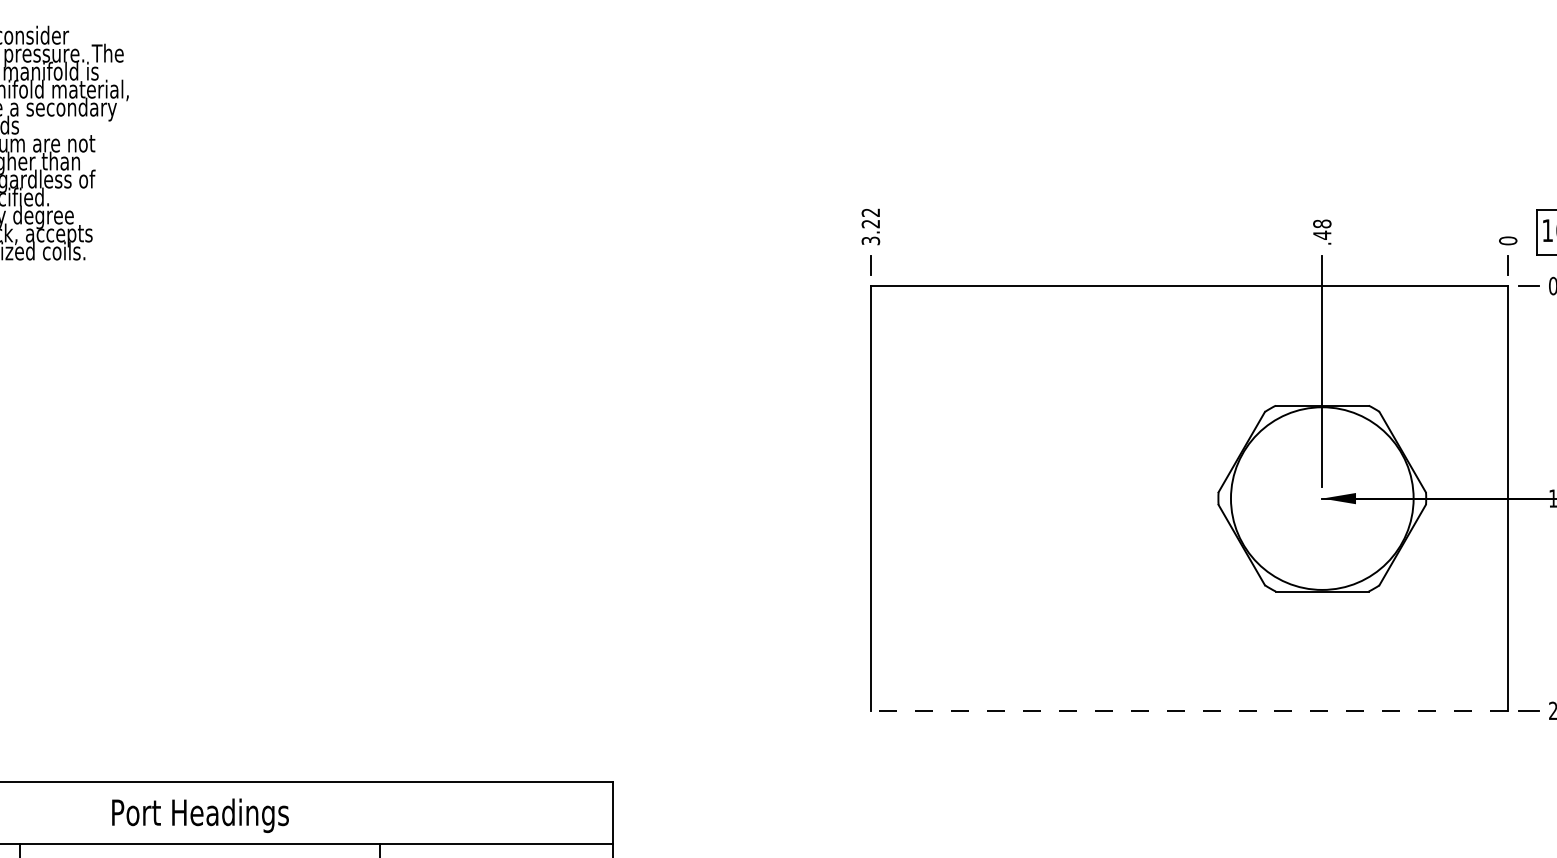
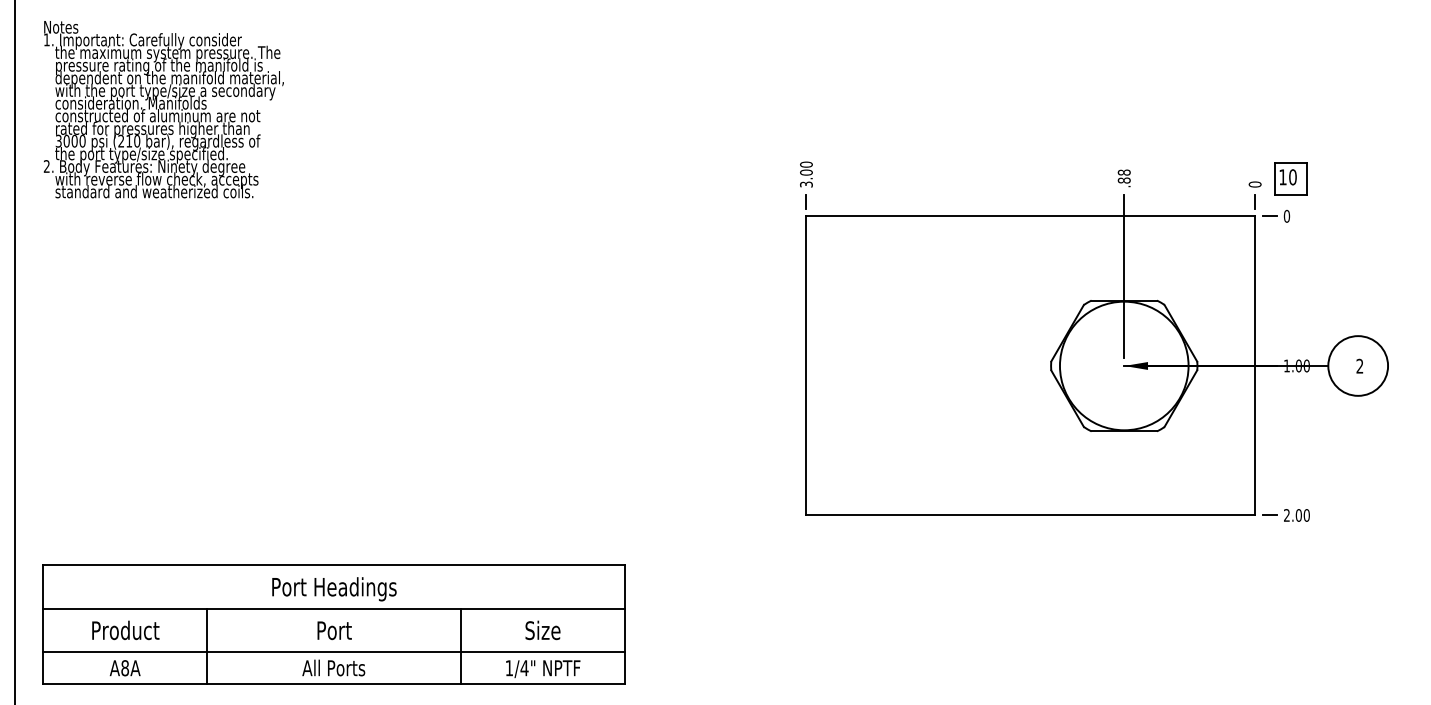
text: (870, 218) -> (806, 168), 3.22 -> 3.00
text: (1321, 235) -> (1123, 180), .48 -> .88
line: (1189, 710) -> (1030, 515), dashed -> solid

